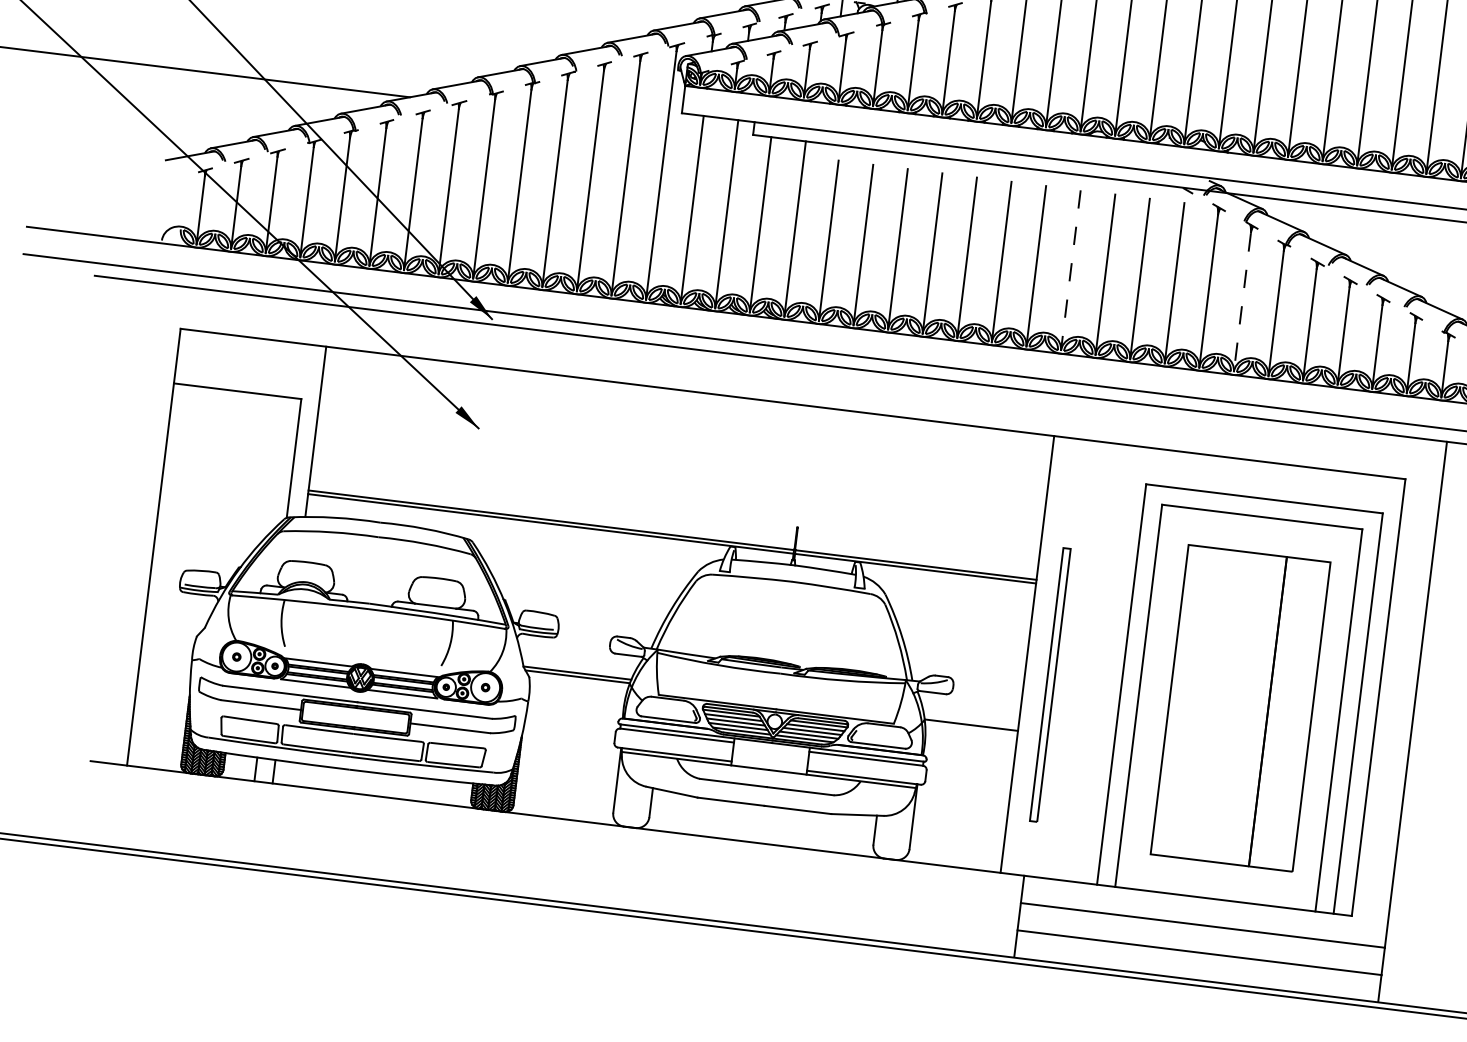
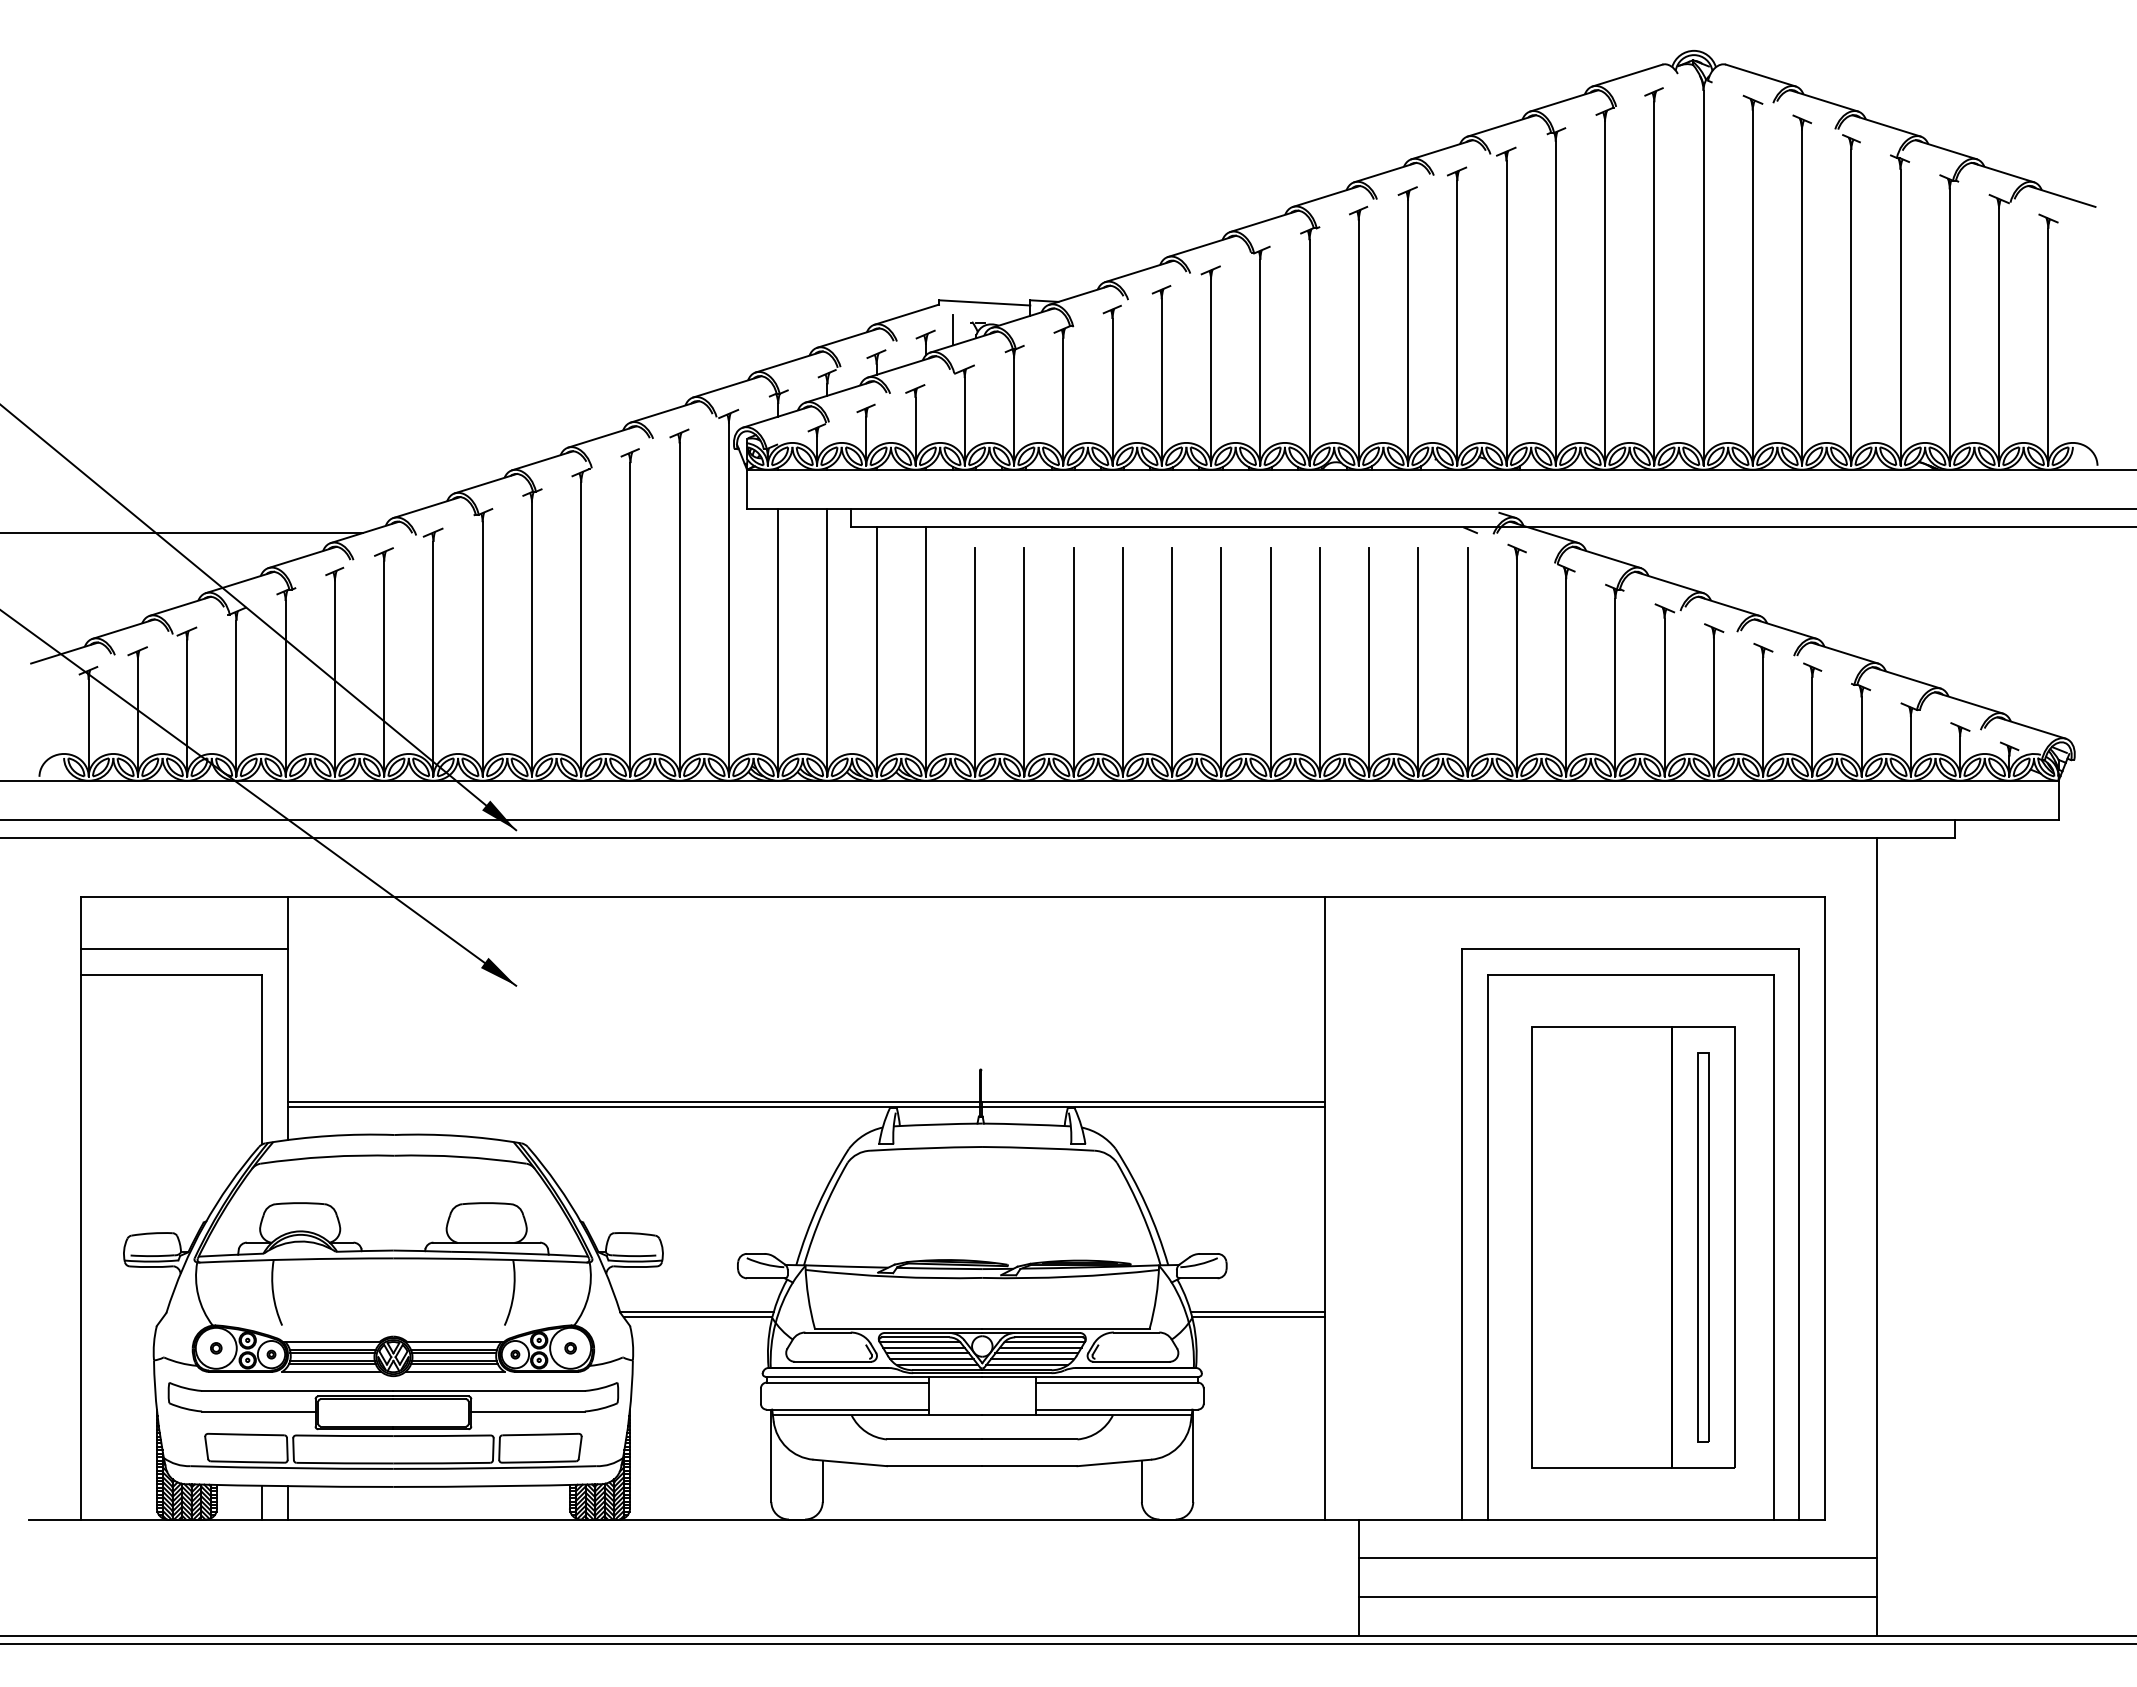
line: (1070, 270) -> (1319, 662), dashed -> solid
line: (1242, 303) -> (1566, 678), dashed -> solid
line: (248, 374) -> (184, 949), added
part: (1050, 685) -> (1703, 1247), moved
line: (970, 721) -> (1257, 1312), added

